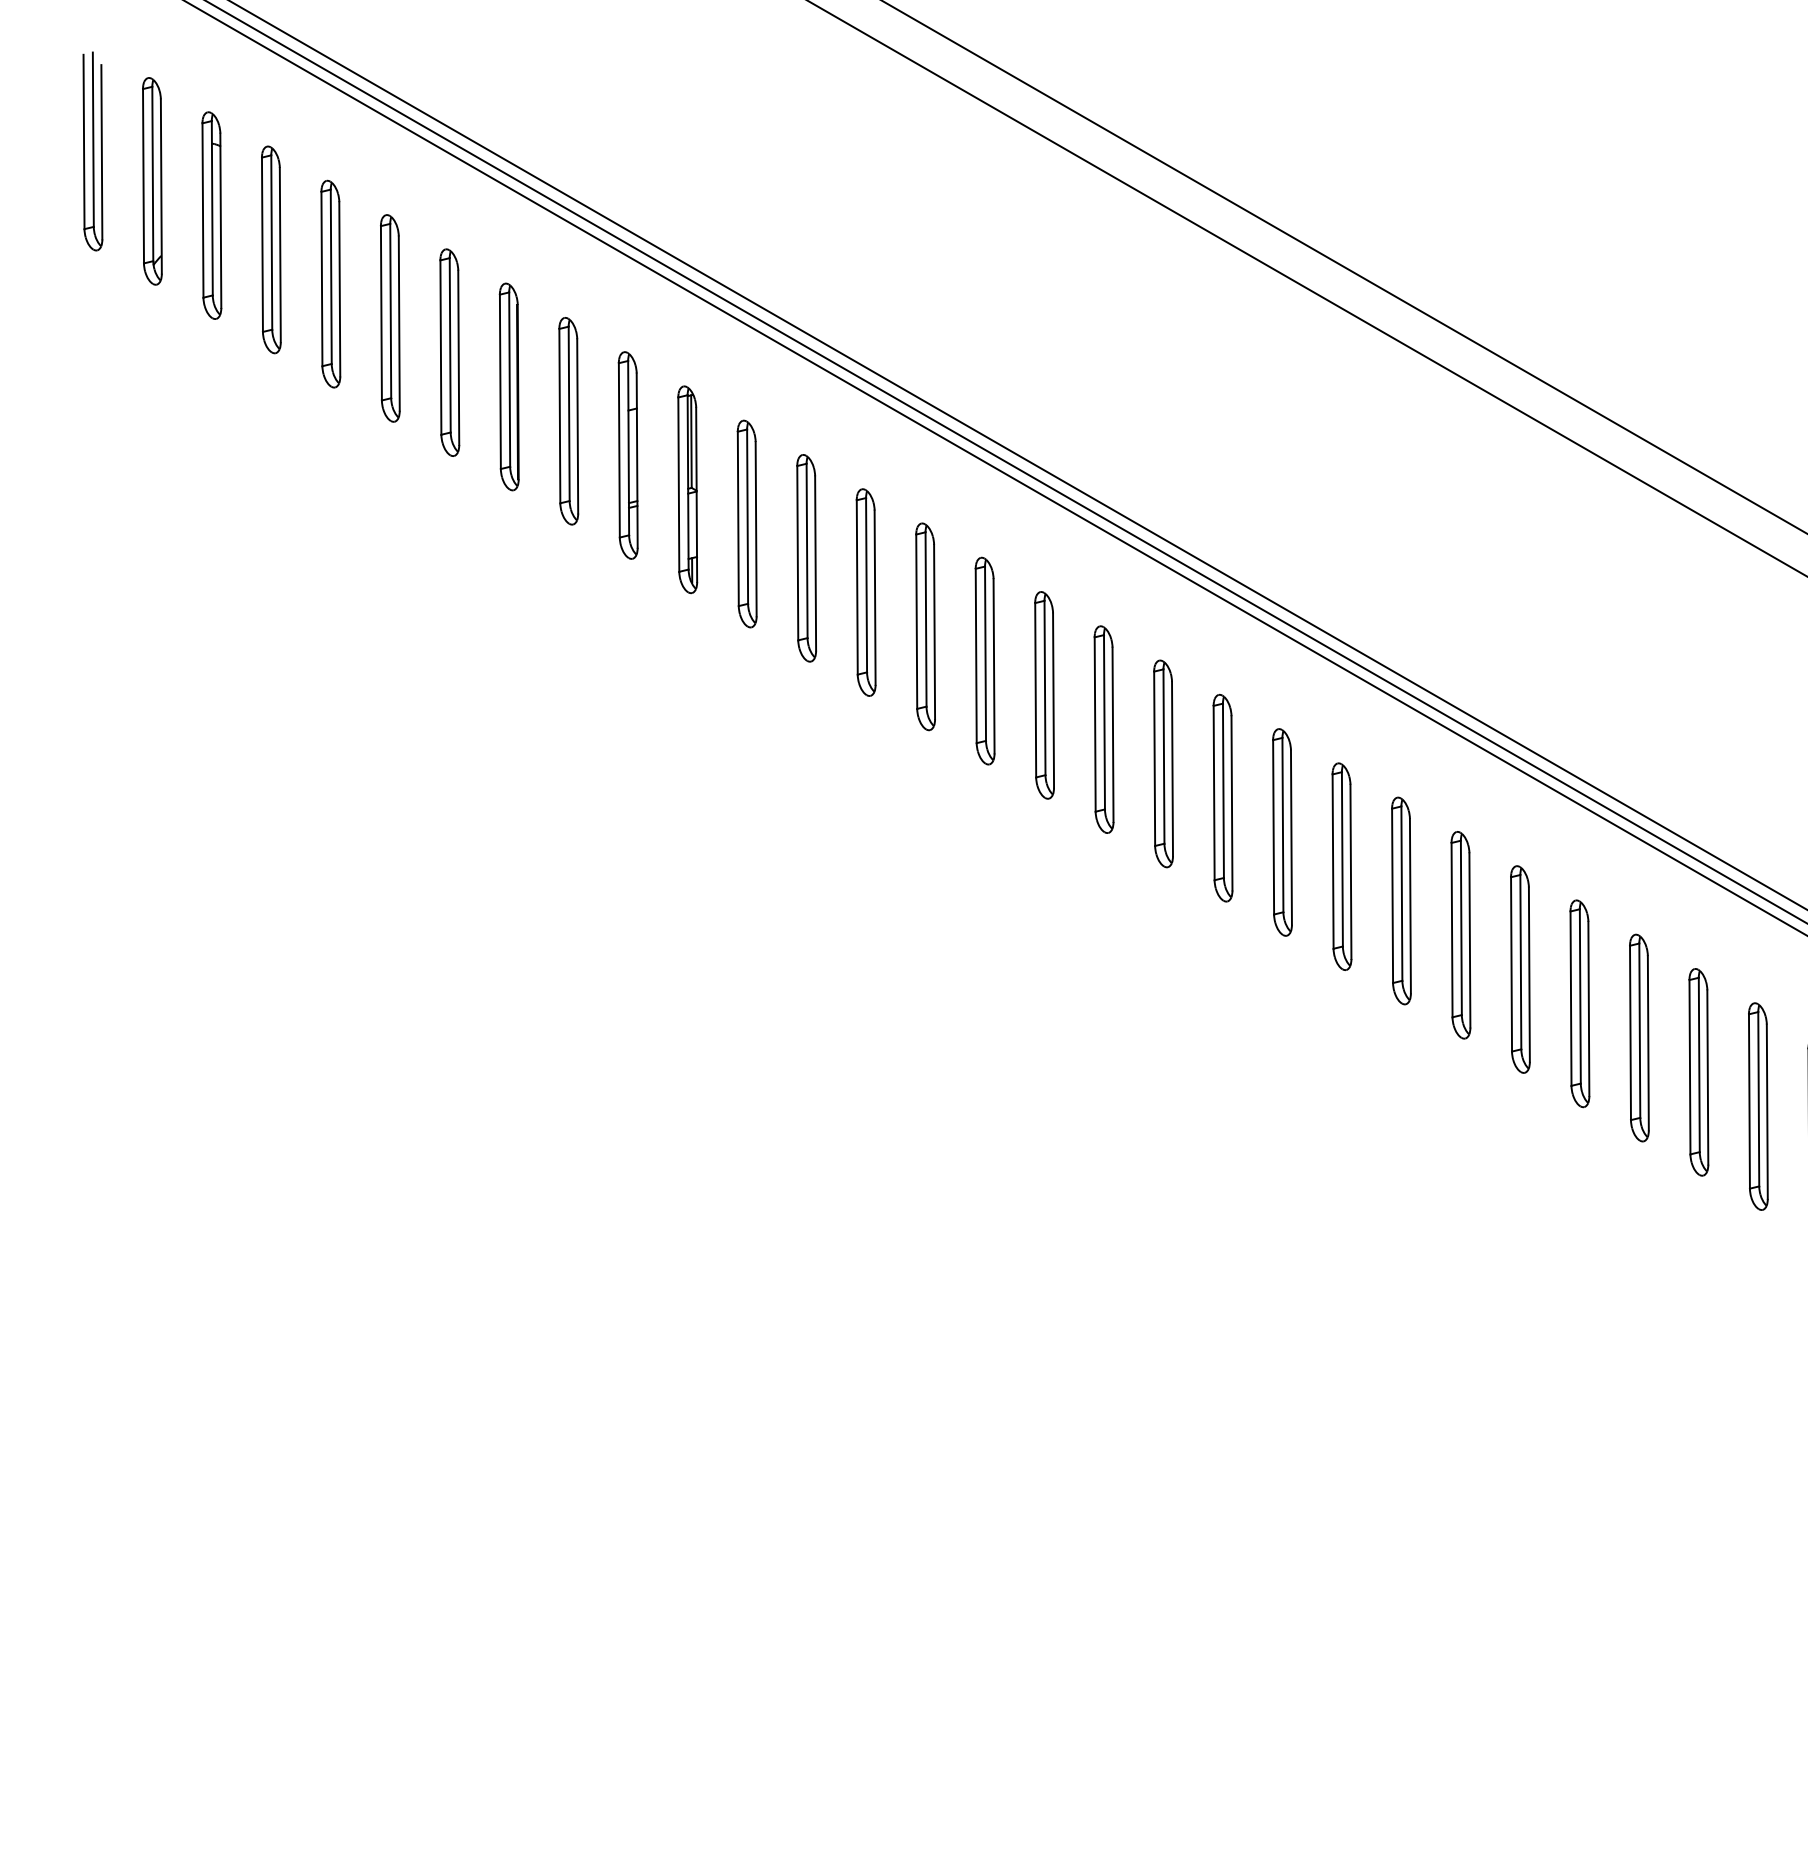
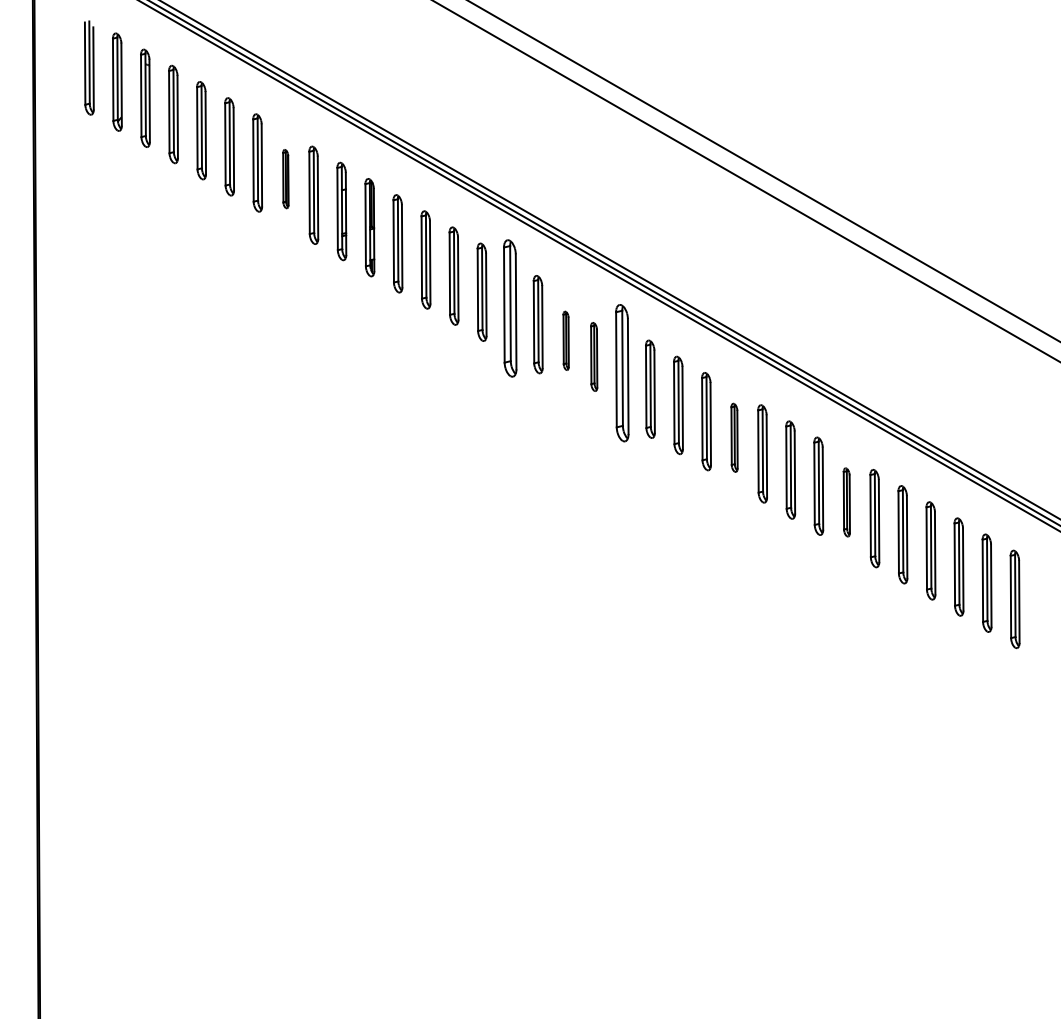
part: (508, 385) -> (285, 178), size x0.6
part: (983, 661) -> (509, 308), size x1.4
part: (1102, 729) -> (565, 340), size x0.6
part: (1161, 762) -> (593, 356), size x0.7
part: (1223, 796) -> (622, 372), size x1.4
part: (1460, 934) -> (734, 437), size x0.7
part: (1698, 1072) -> (846, 502), size x0.7

